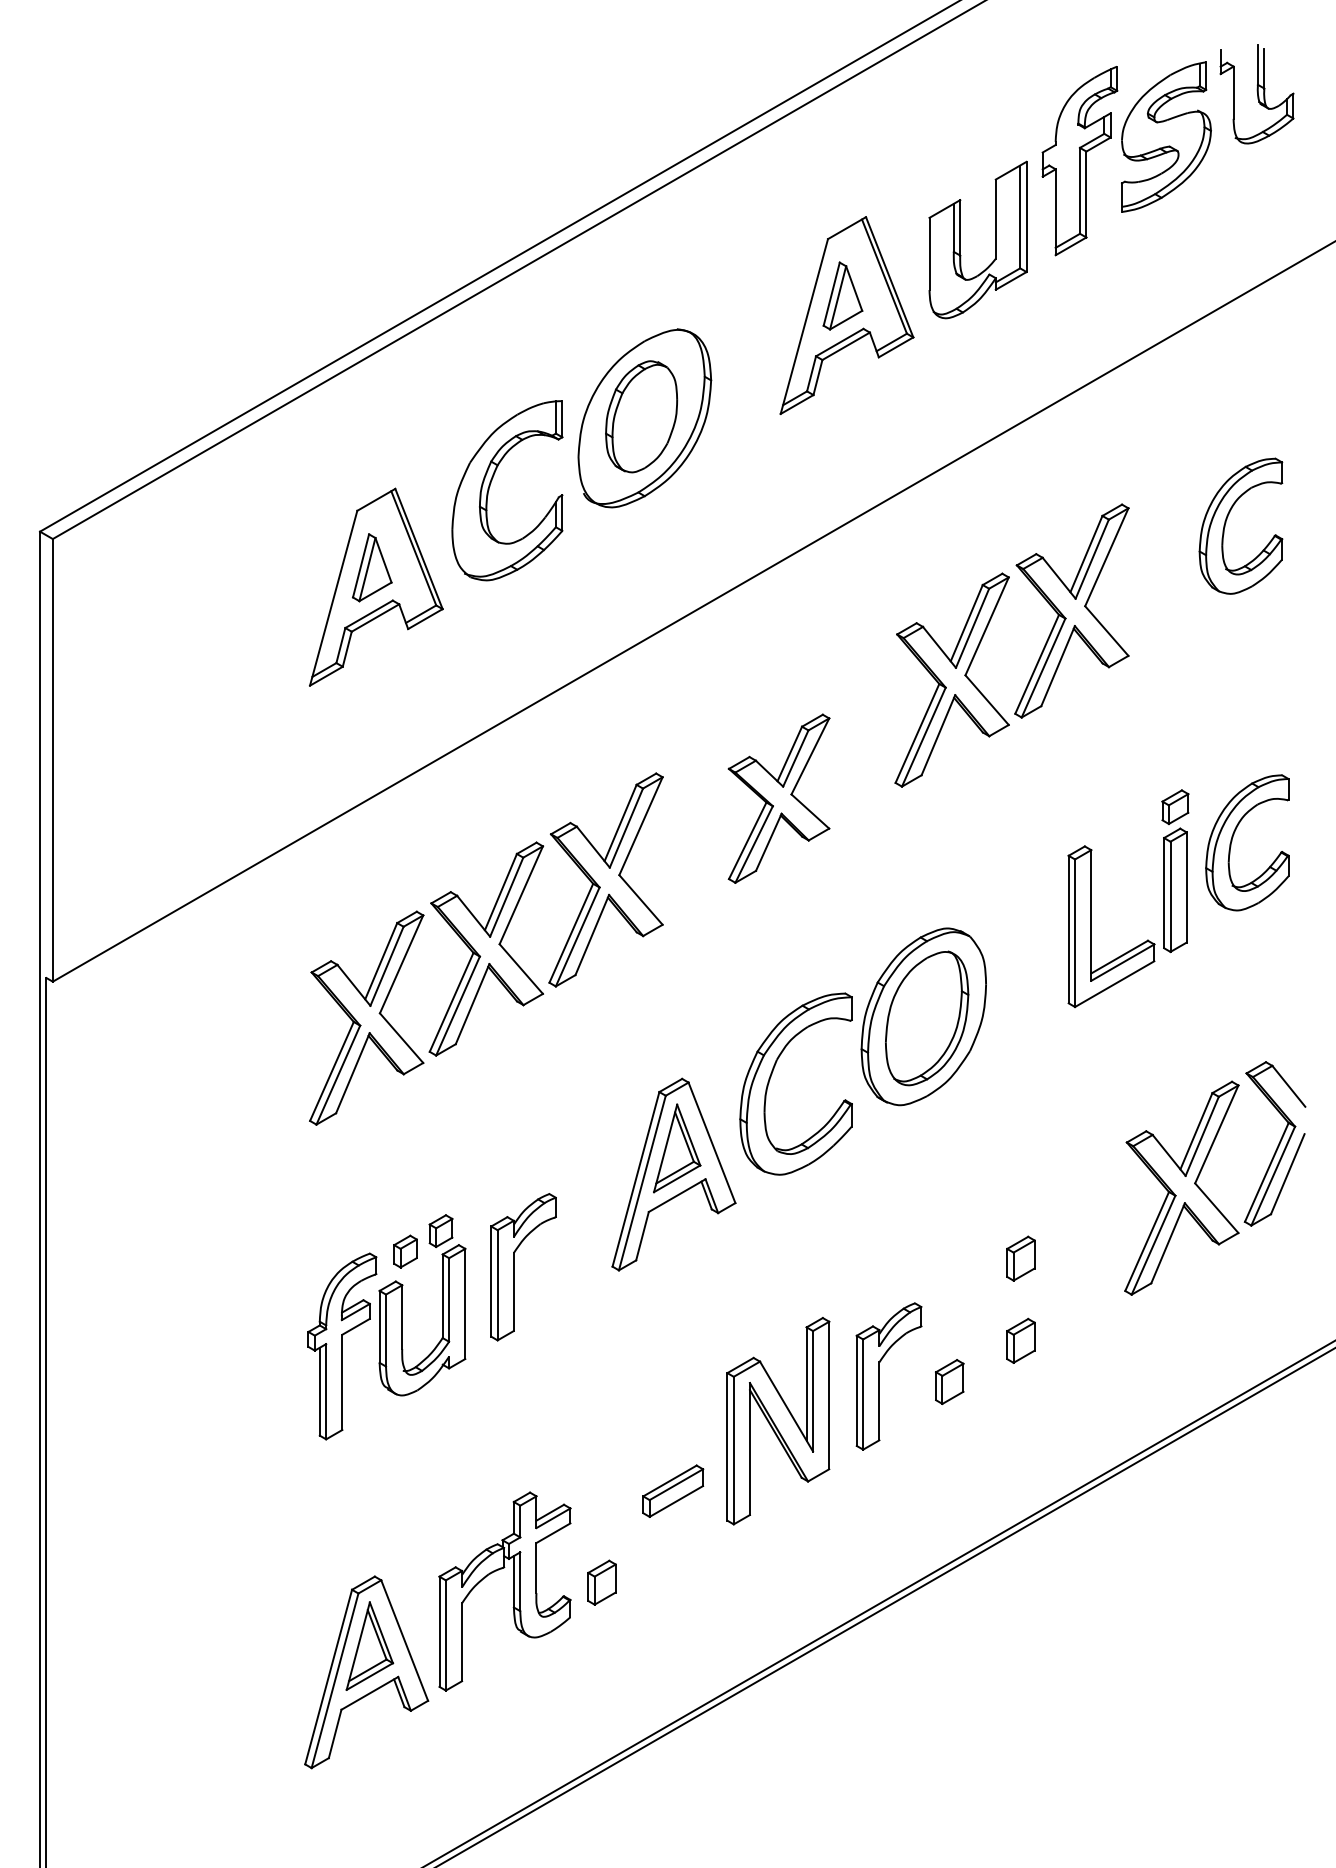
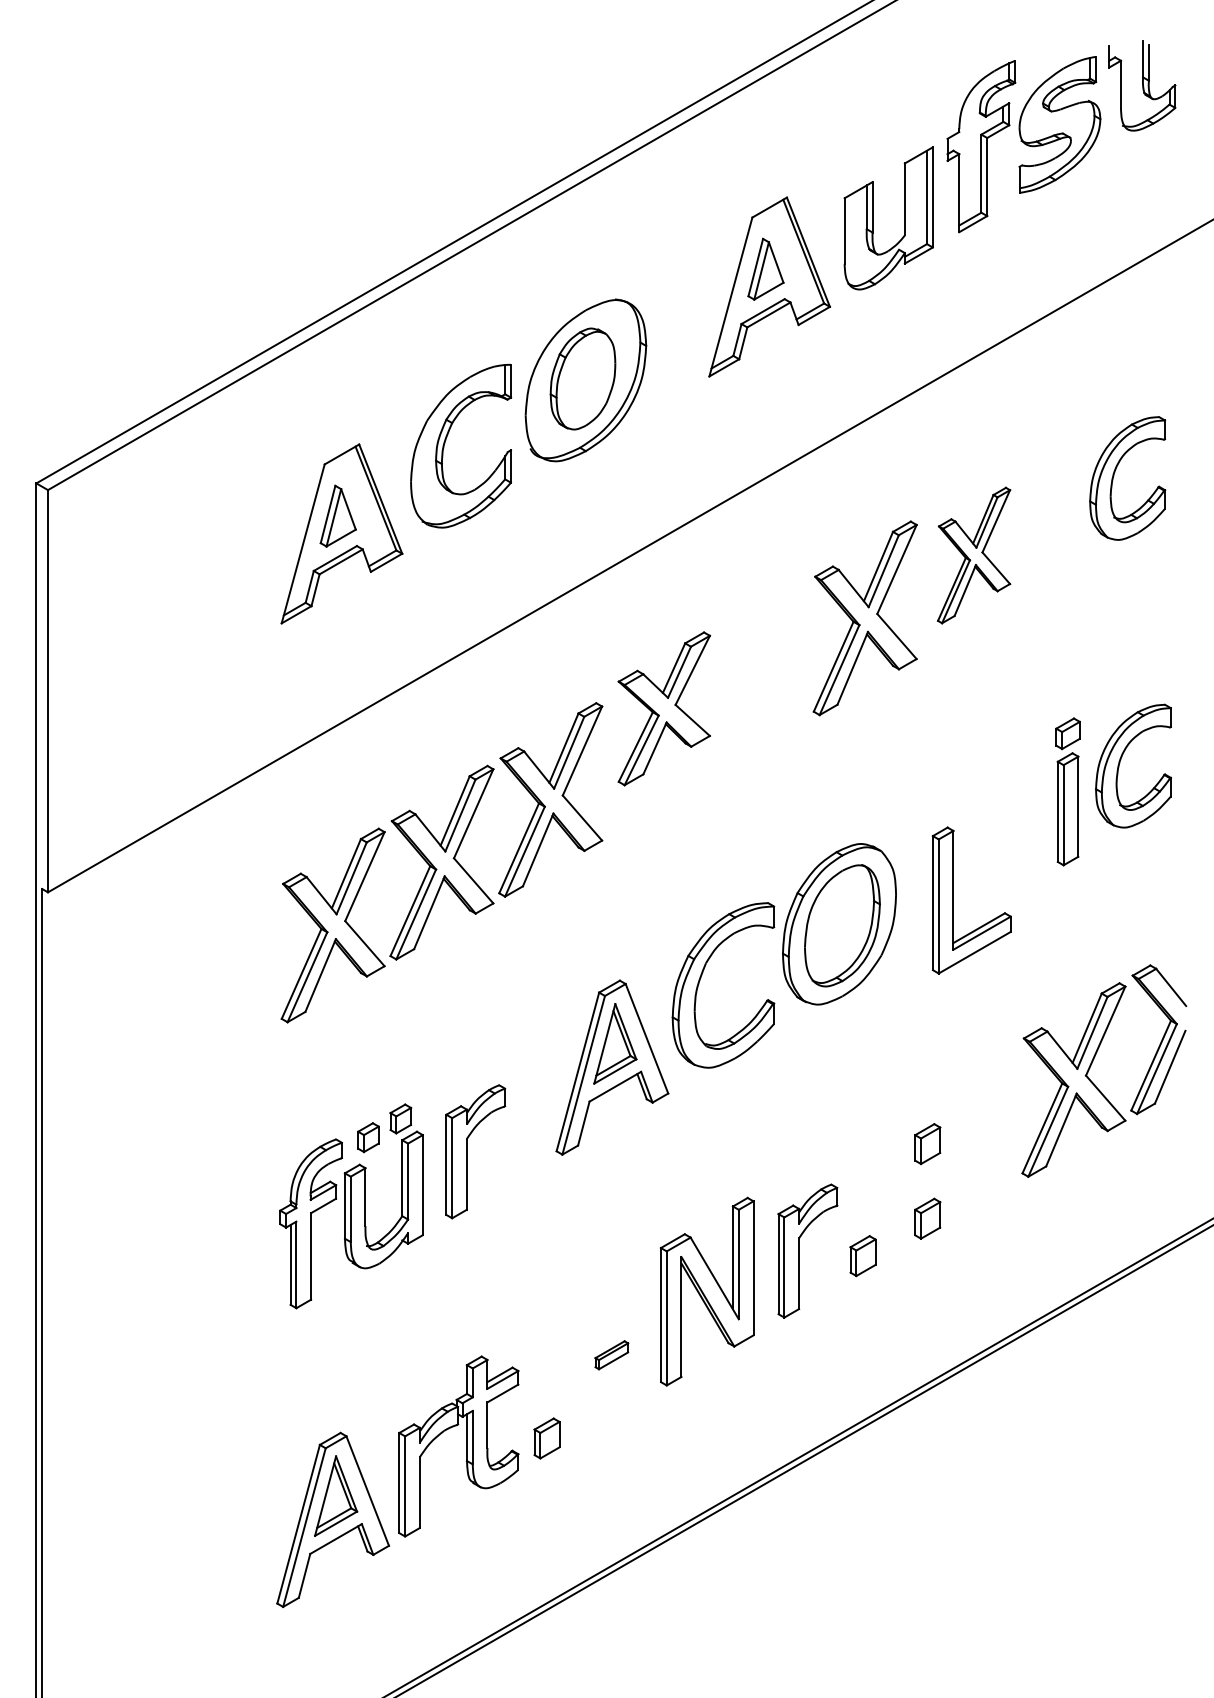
part: (1071, 610) -> (973, 555), size x0.7
part: (778, 798) -> (663, 708), moved
part: (1091, 926) -> (953, 900), moved
part: (673, 1490) -> (611, 1354), size x0.6

